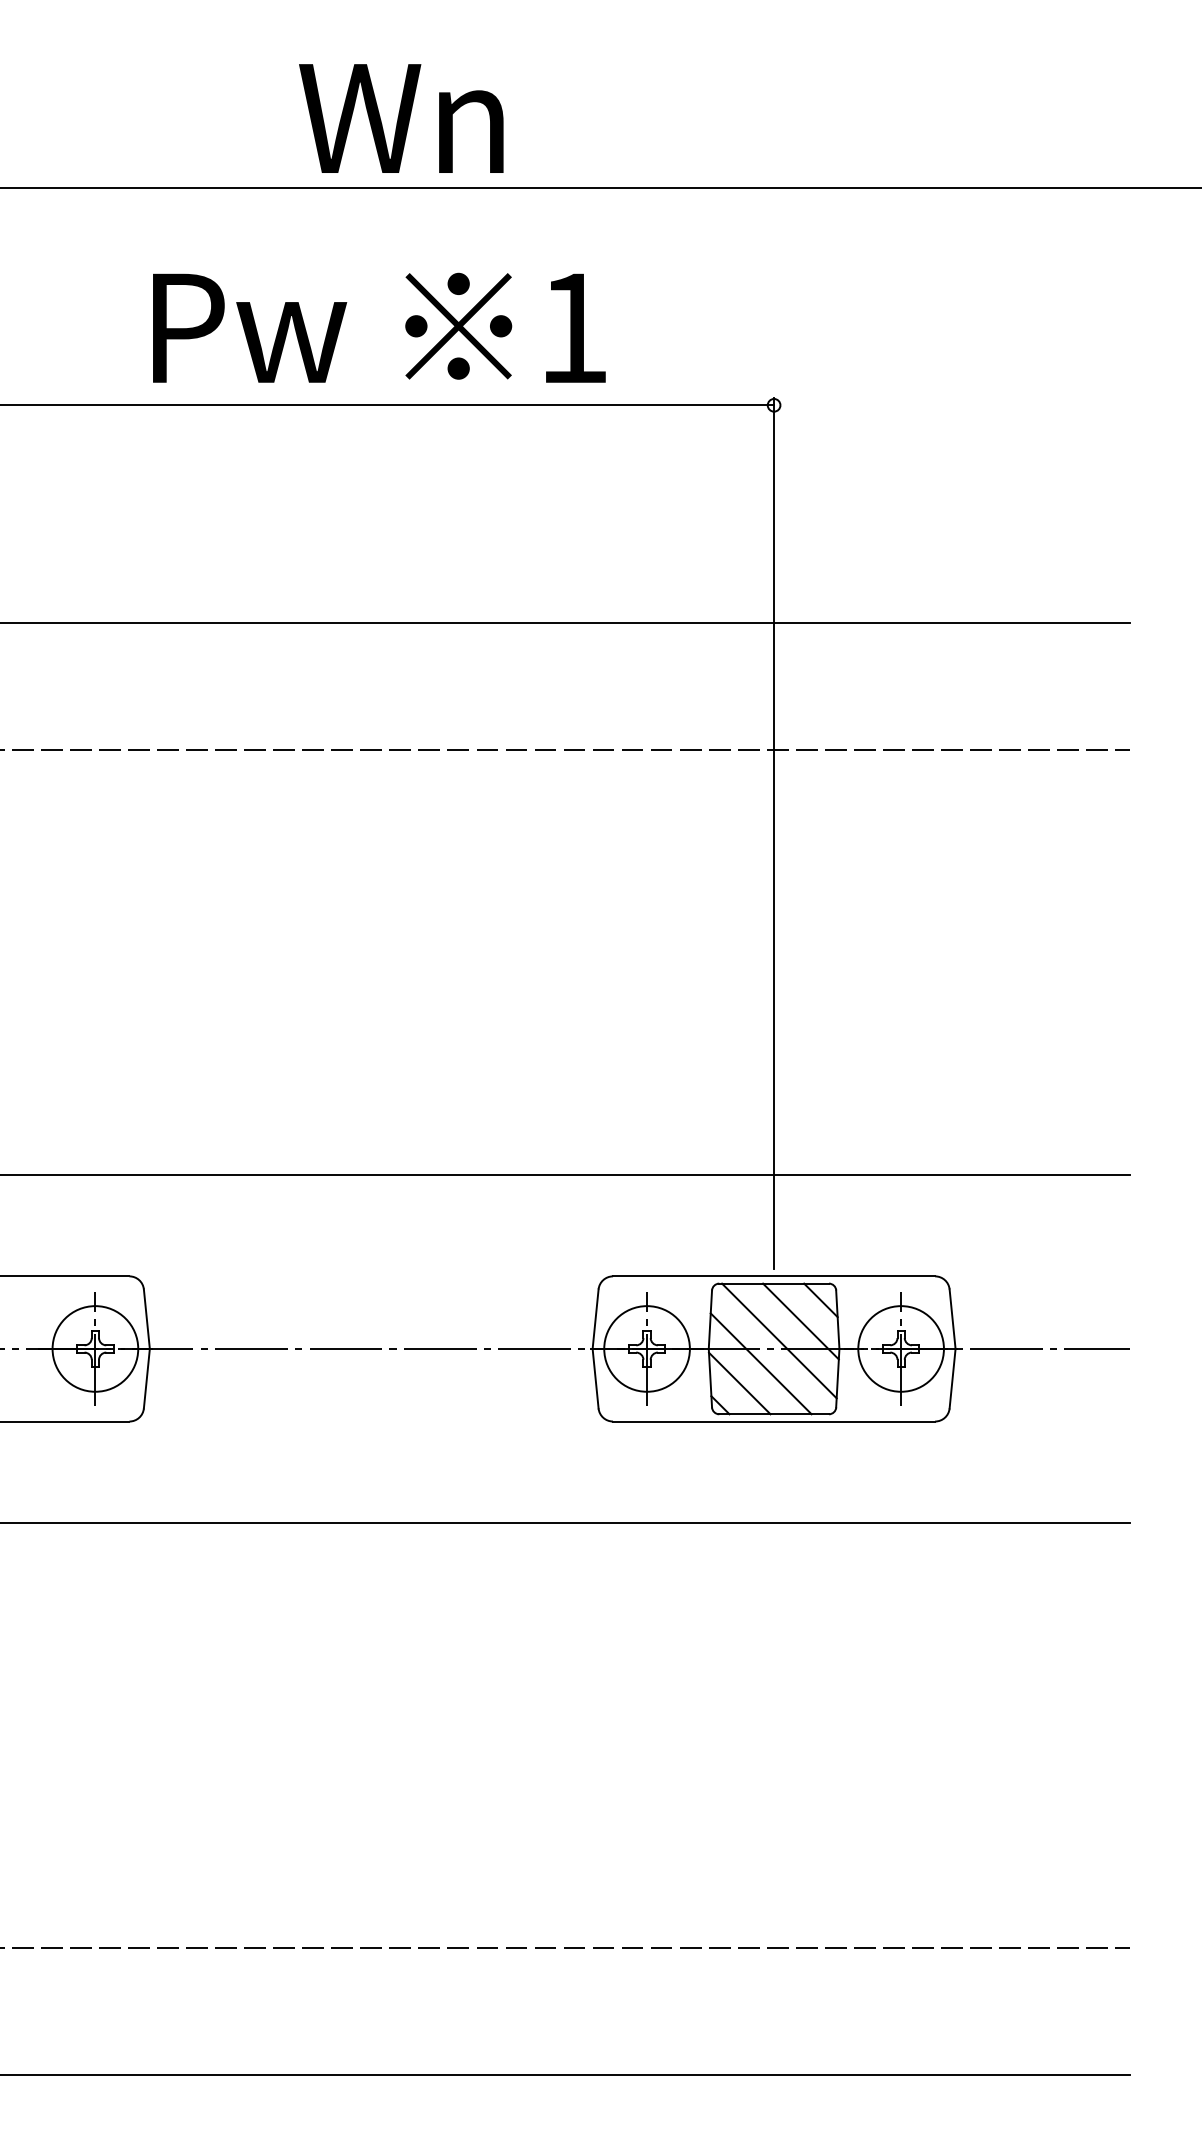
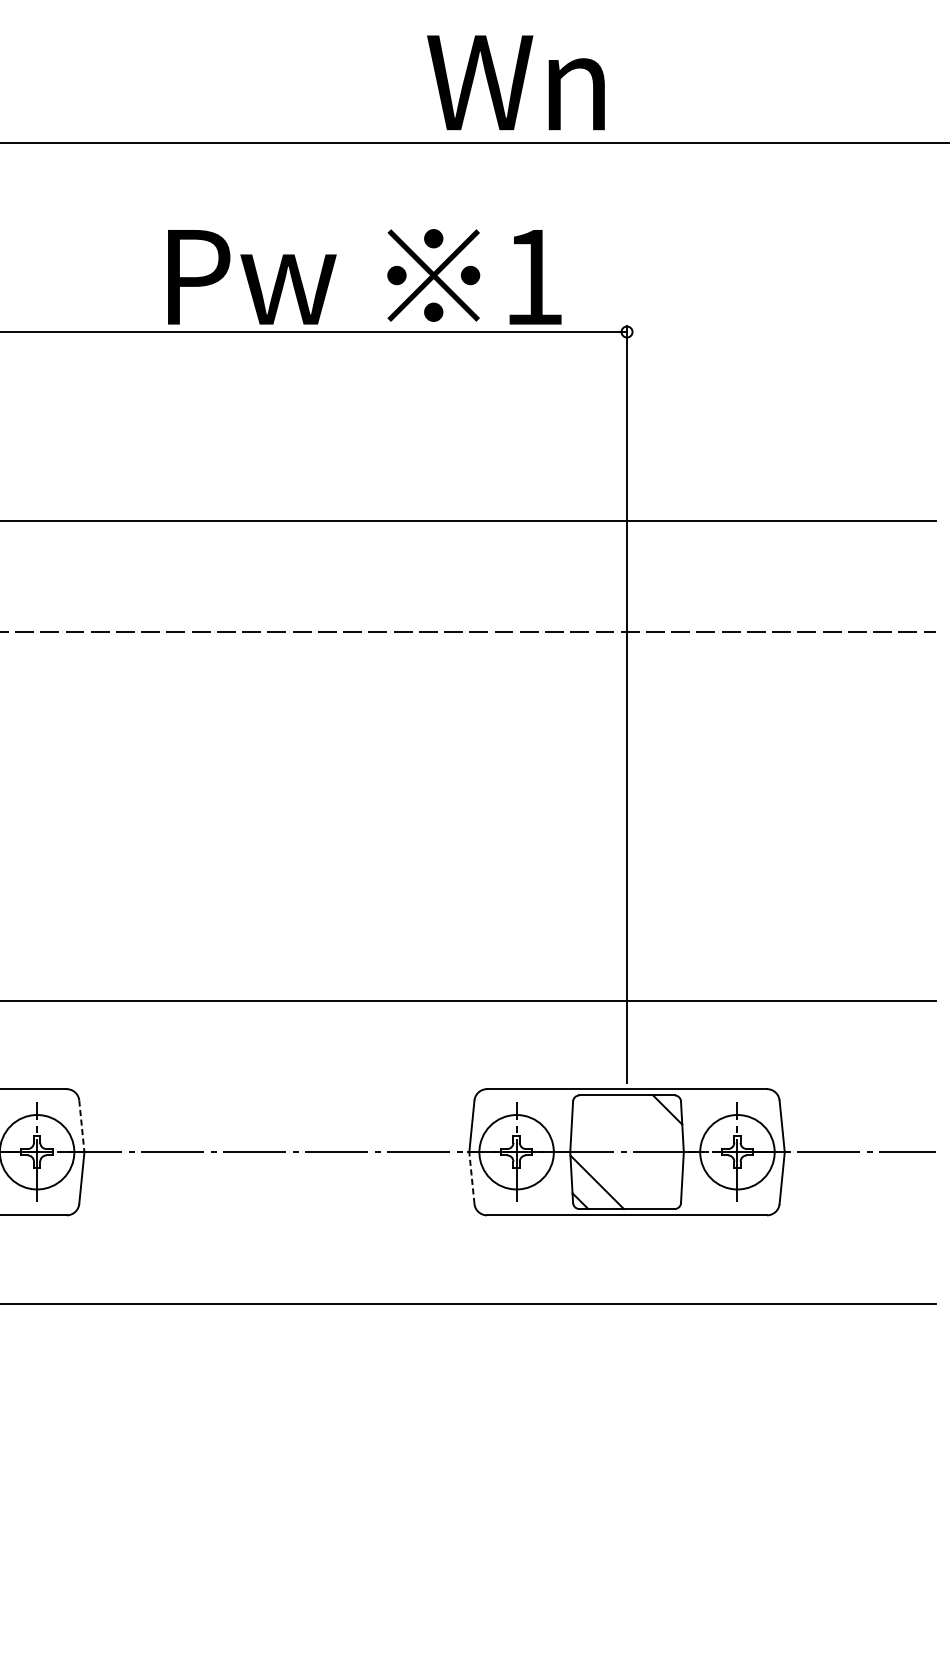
text: (401, 118) -> (516, 82), moved
text: (379, 327) -> (364, 276), moved
line: (146, 1319) -> (81, 1126), solid -> dashed
line: (800, 1321) -> (649, 1128), removed
line: (779, 1340) -> (631, 1144), removed
line: (760, 1363) -> (615, 1164), removed
line: (595, 1378) -> (471, 1177), solid -> dashed

